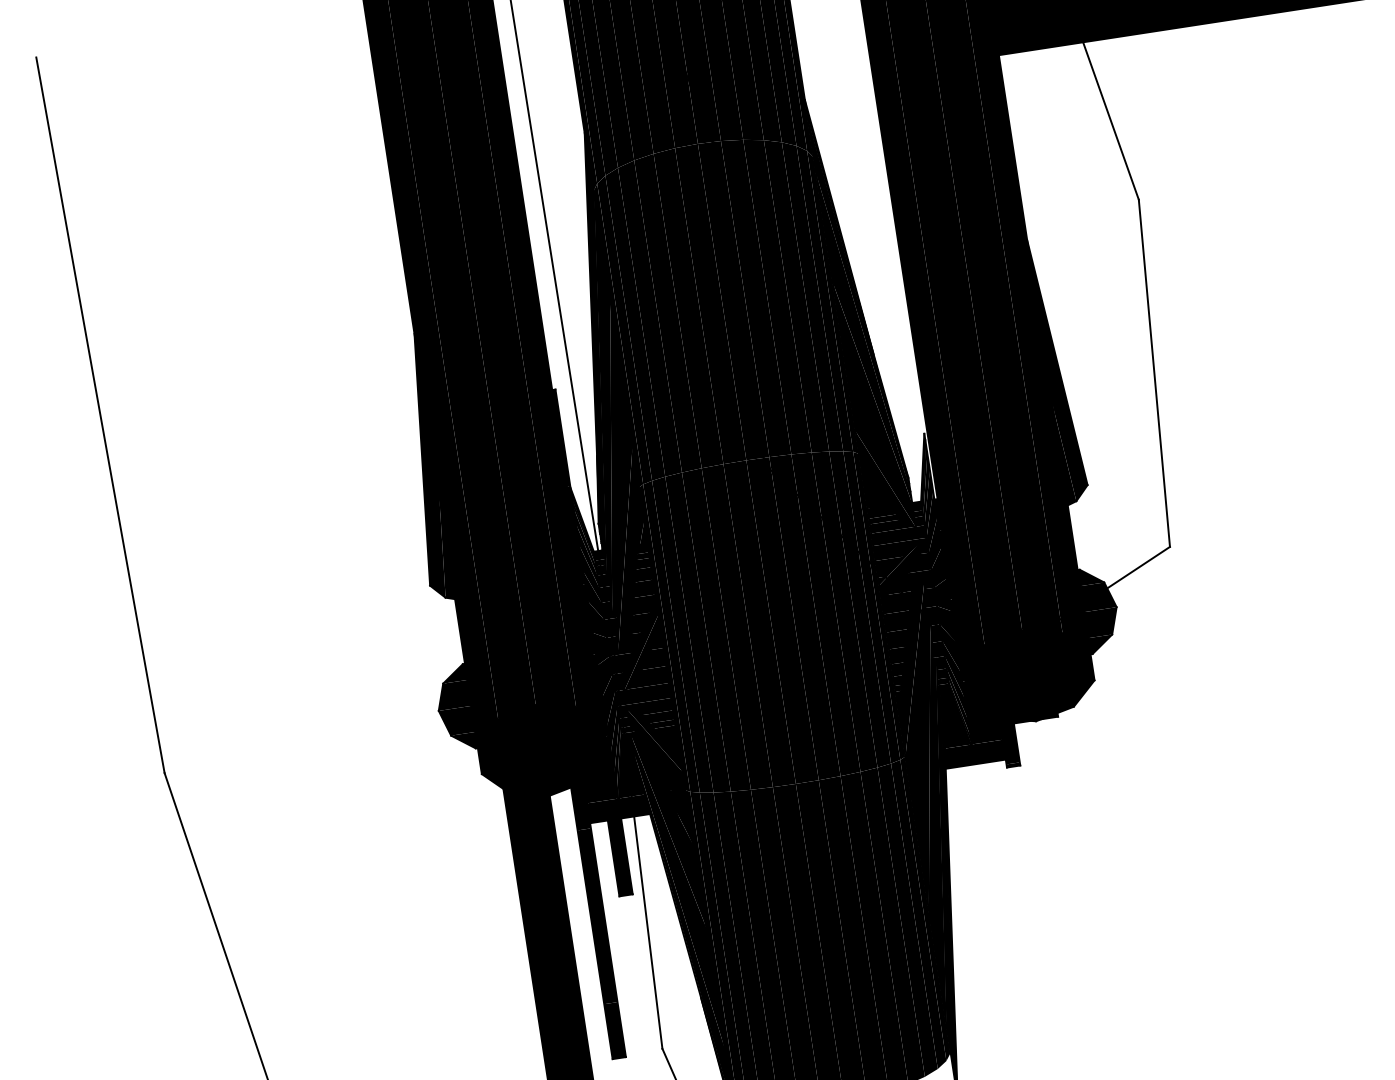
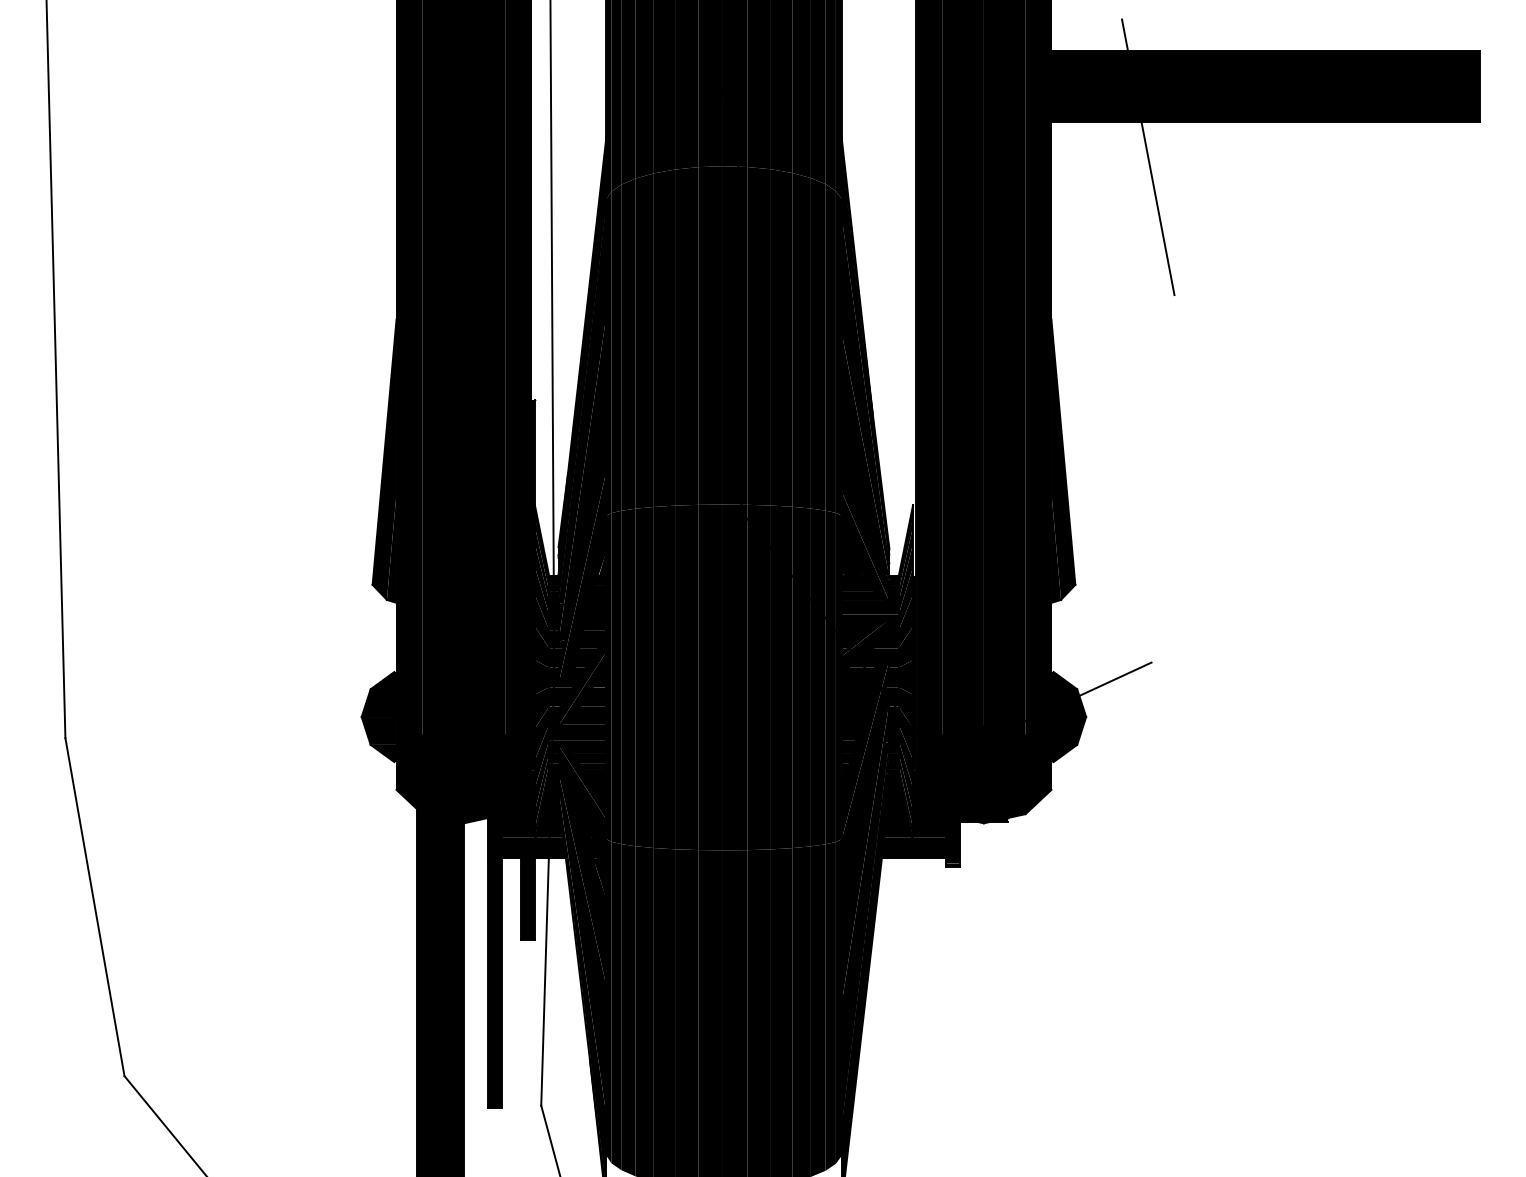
line: (1153, 373) -> (1162, 478), removed

